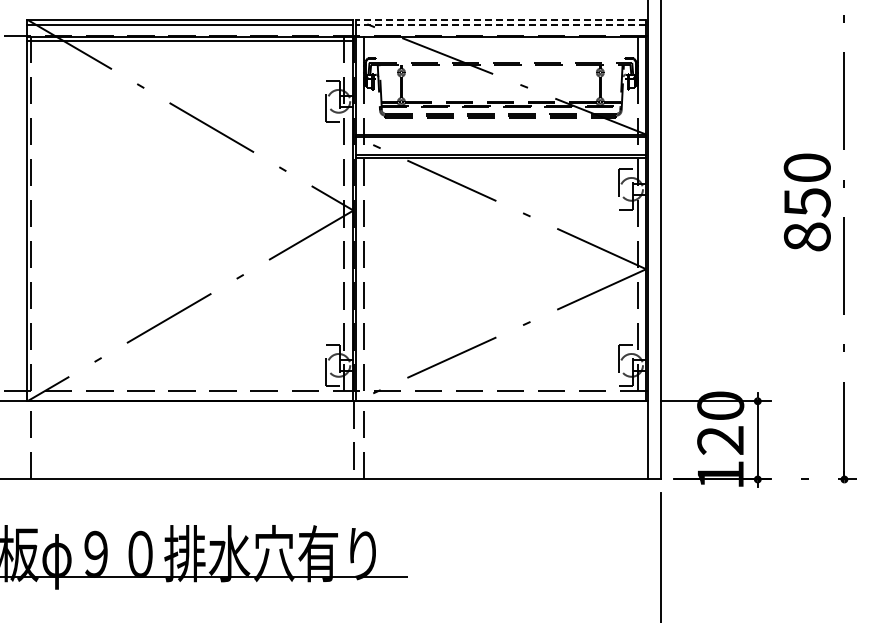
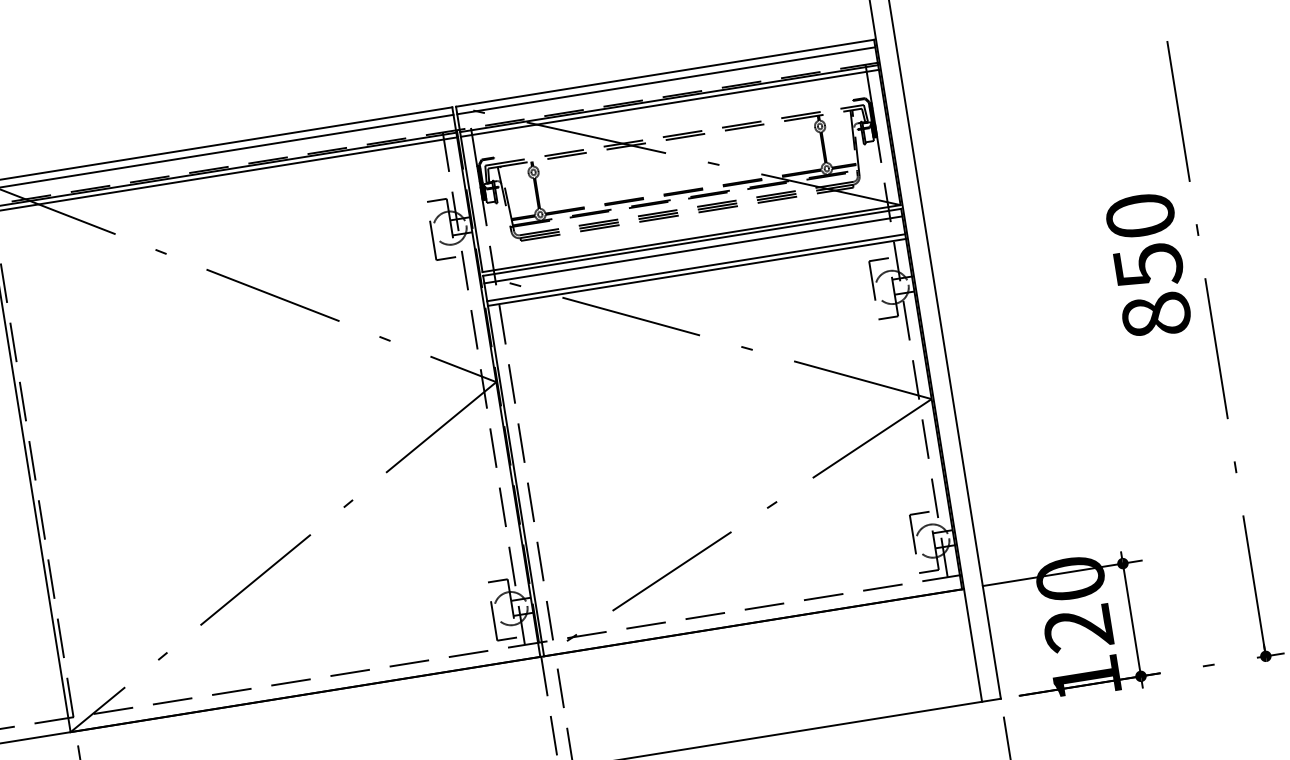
line: (500, 19) -> (664, 72), dashed -> solid
line: (500, 25) -> (665, 81), dashed -> solid
line: (501, 40) -> (670, 102), added
line: (501, 142) -> (693, 249), added

